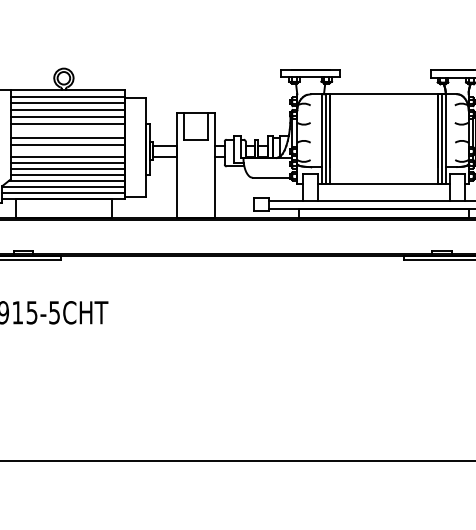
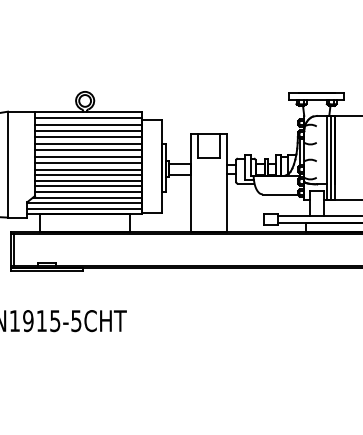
line: (67, 130) -> (88, 149), added
line: (67, 151) -> (88, 169), added

